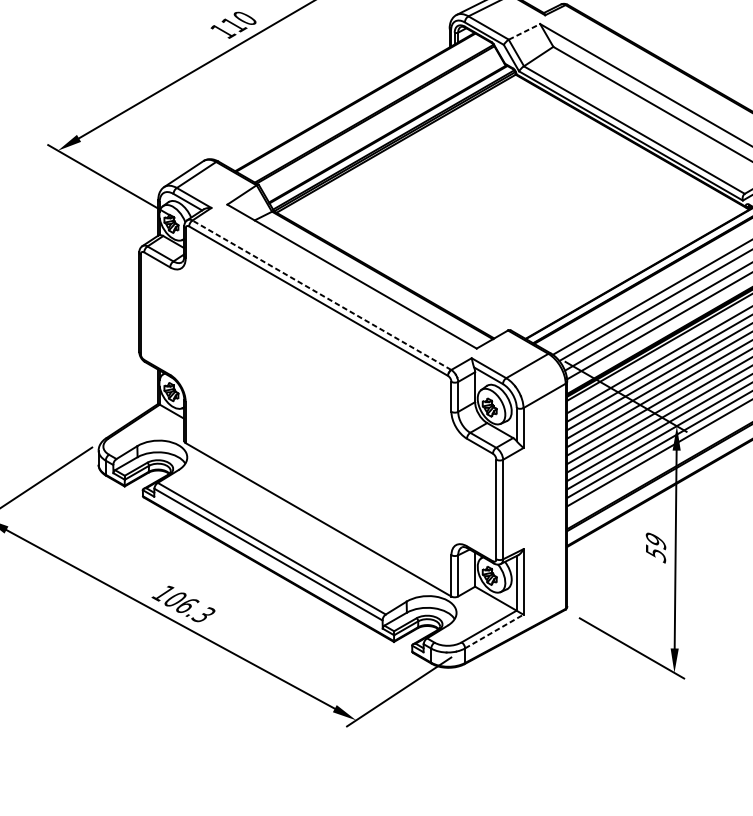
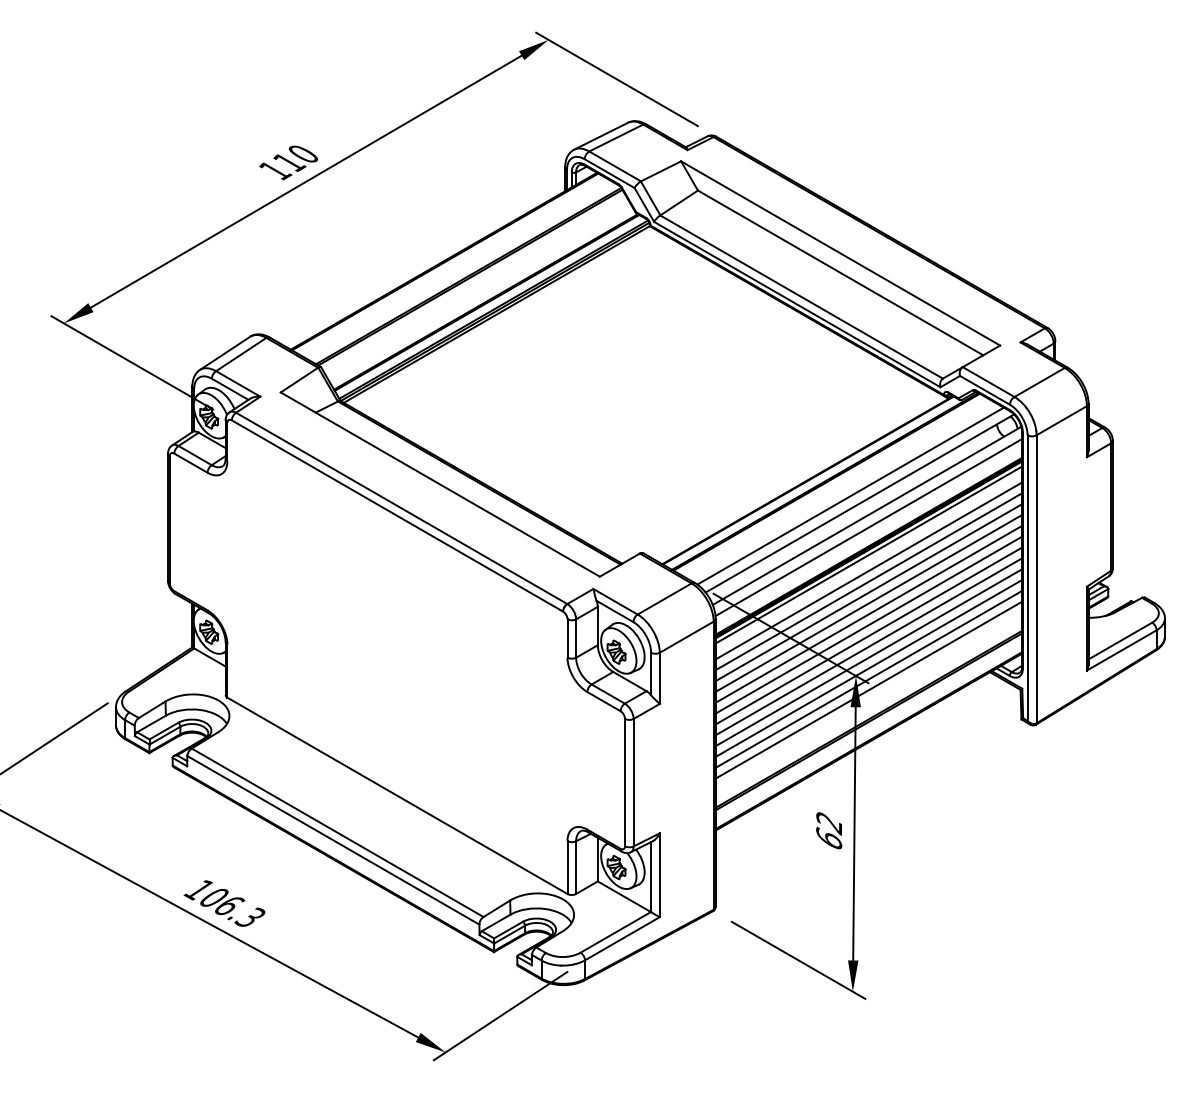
line: (524, 31) -> (661, 171), dashed -> solid
line: (321, 295) -> (401, 508), dashed -> solid
text: (656, 547) -> (829, 831), 59 -> 62
line: (494, 631) -> (622, 938), dashed -> solid

